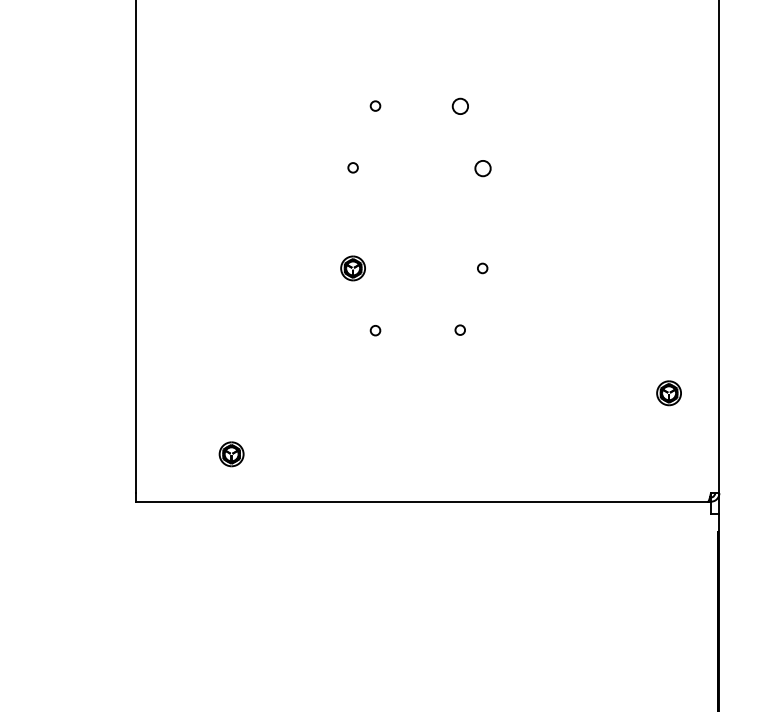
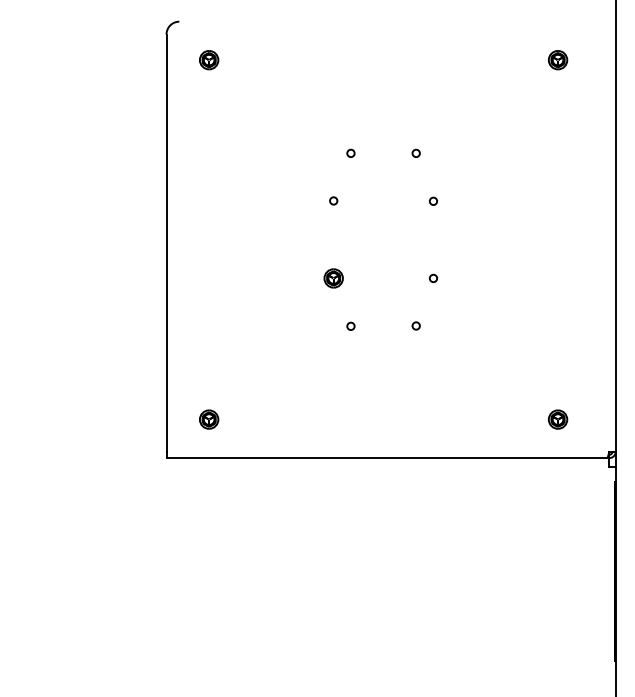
circle: (459, 104) -> (415, 152), size x0.62
circle: (481, 167) -> (432, 200), size x0.62
part: (669, 393) -> (558, 419), moved
part: (232, 454) -> (209, 419), moved

